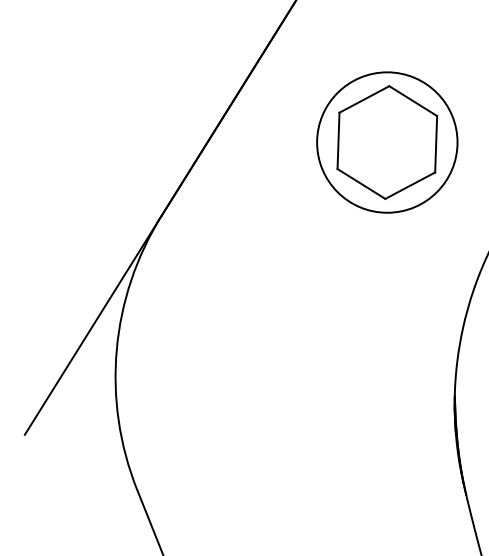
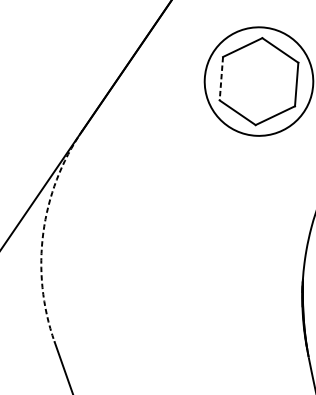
line: (338, 141) -> (221, 79), solid -> dashed
arc: (116, 349) -> (43, 232), solid -> dashed

